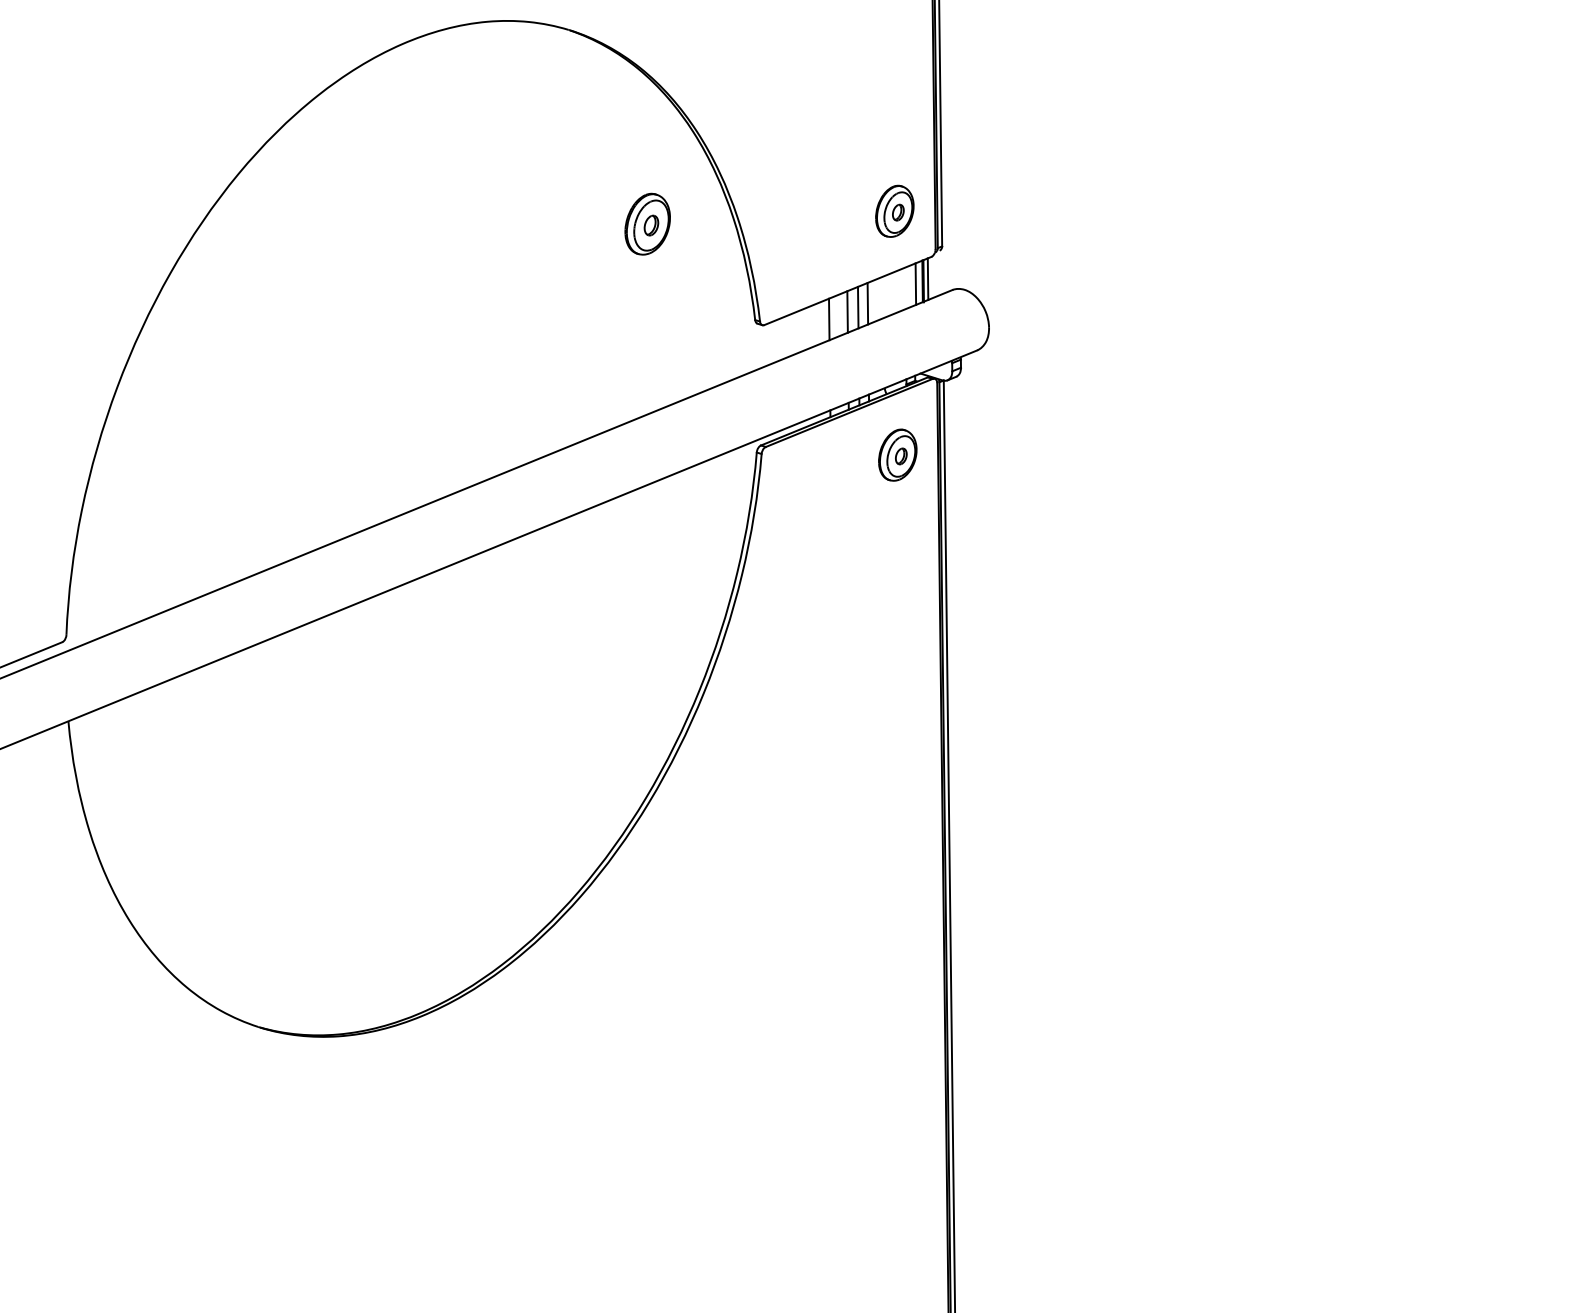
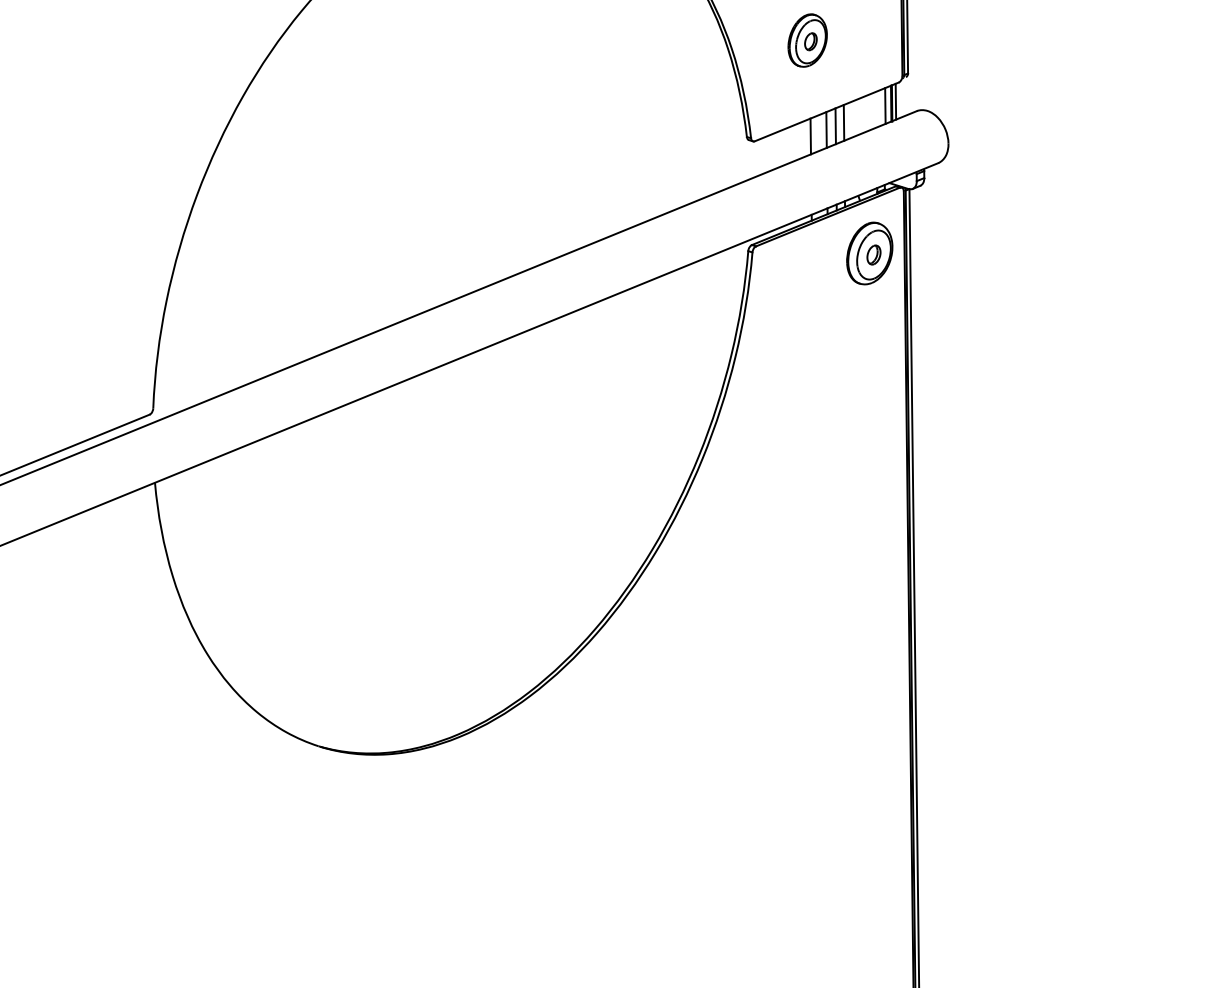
part: (894, 210) -> (866, 42), removed
part: (647, 223) -> (807, 39), moved
part: (897, 454) -> (869, 252), size x1.4

